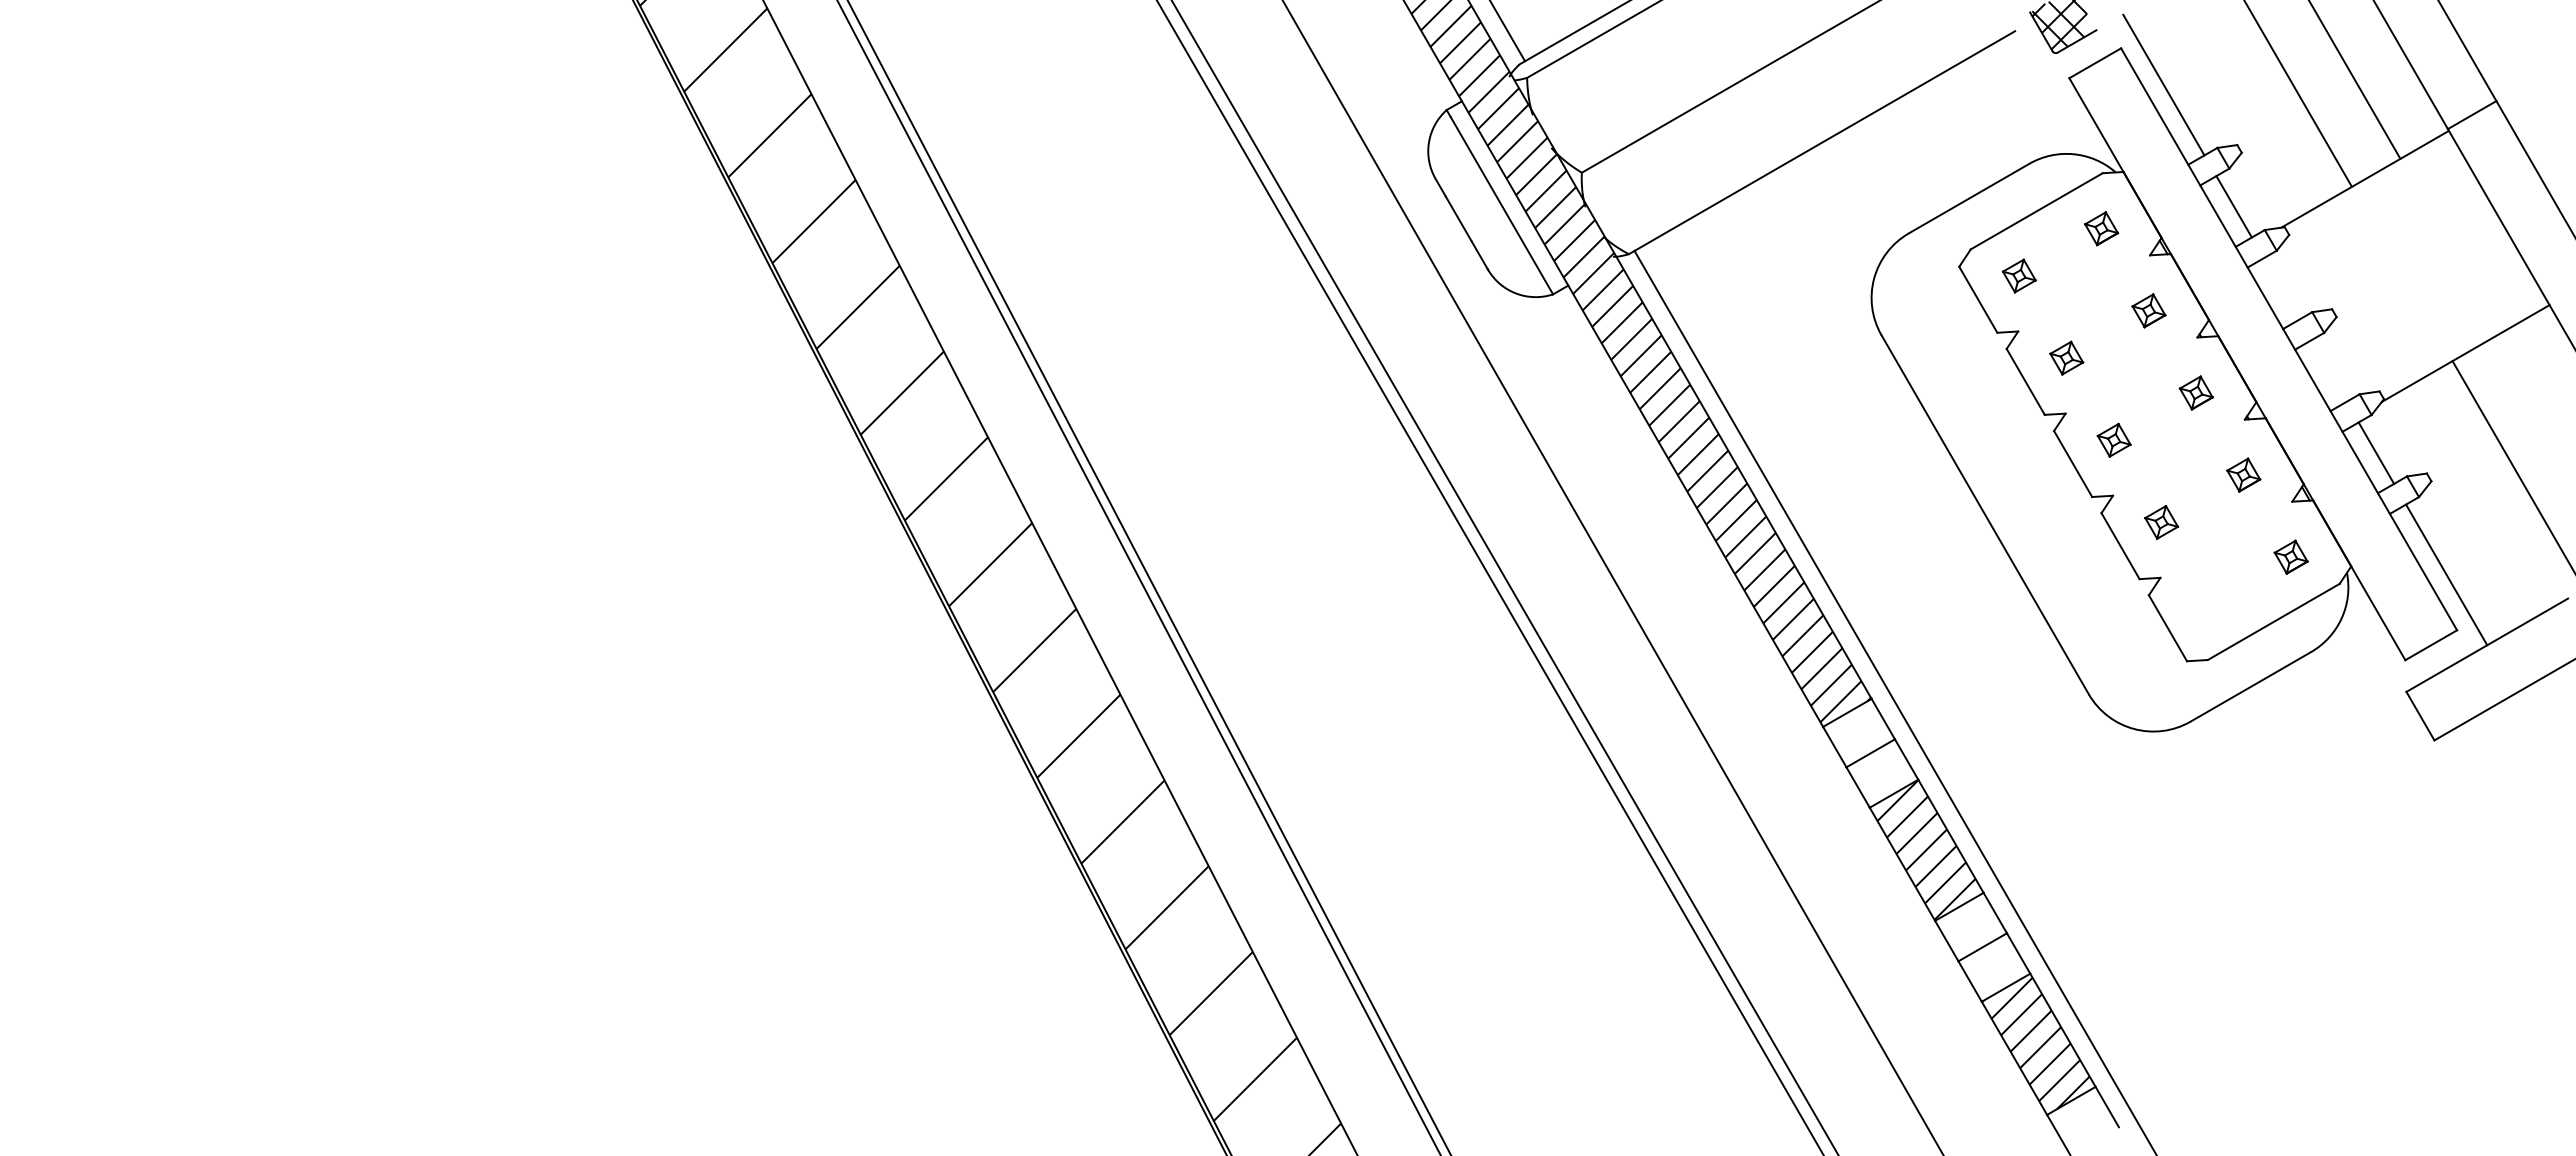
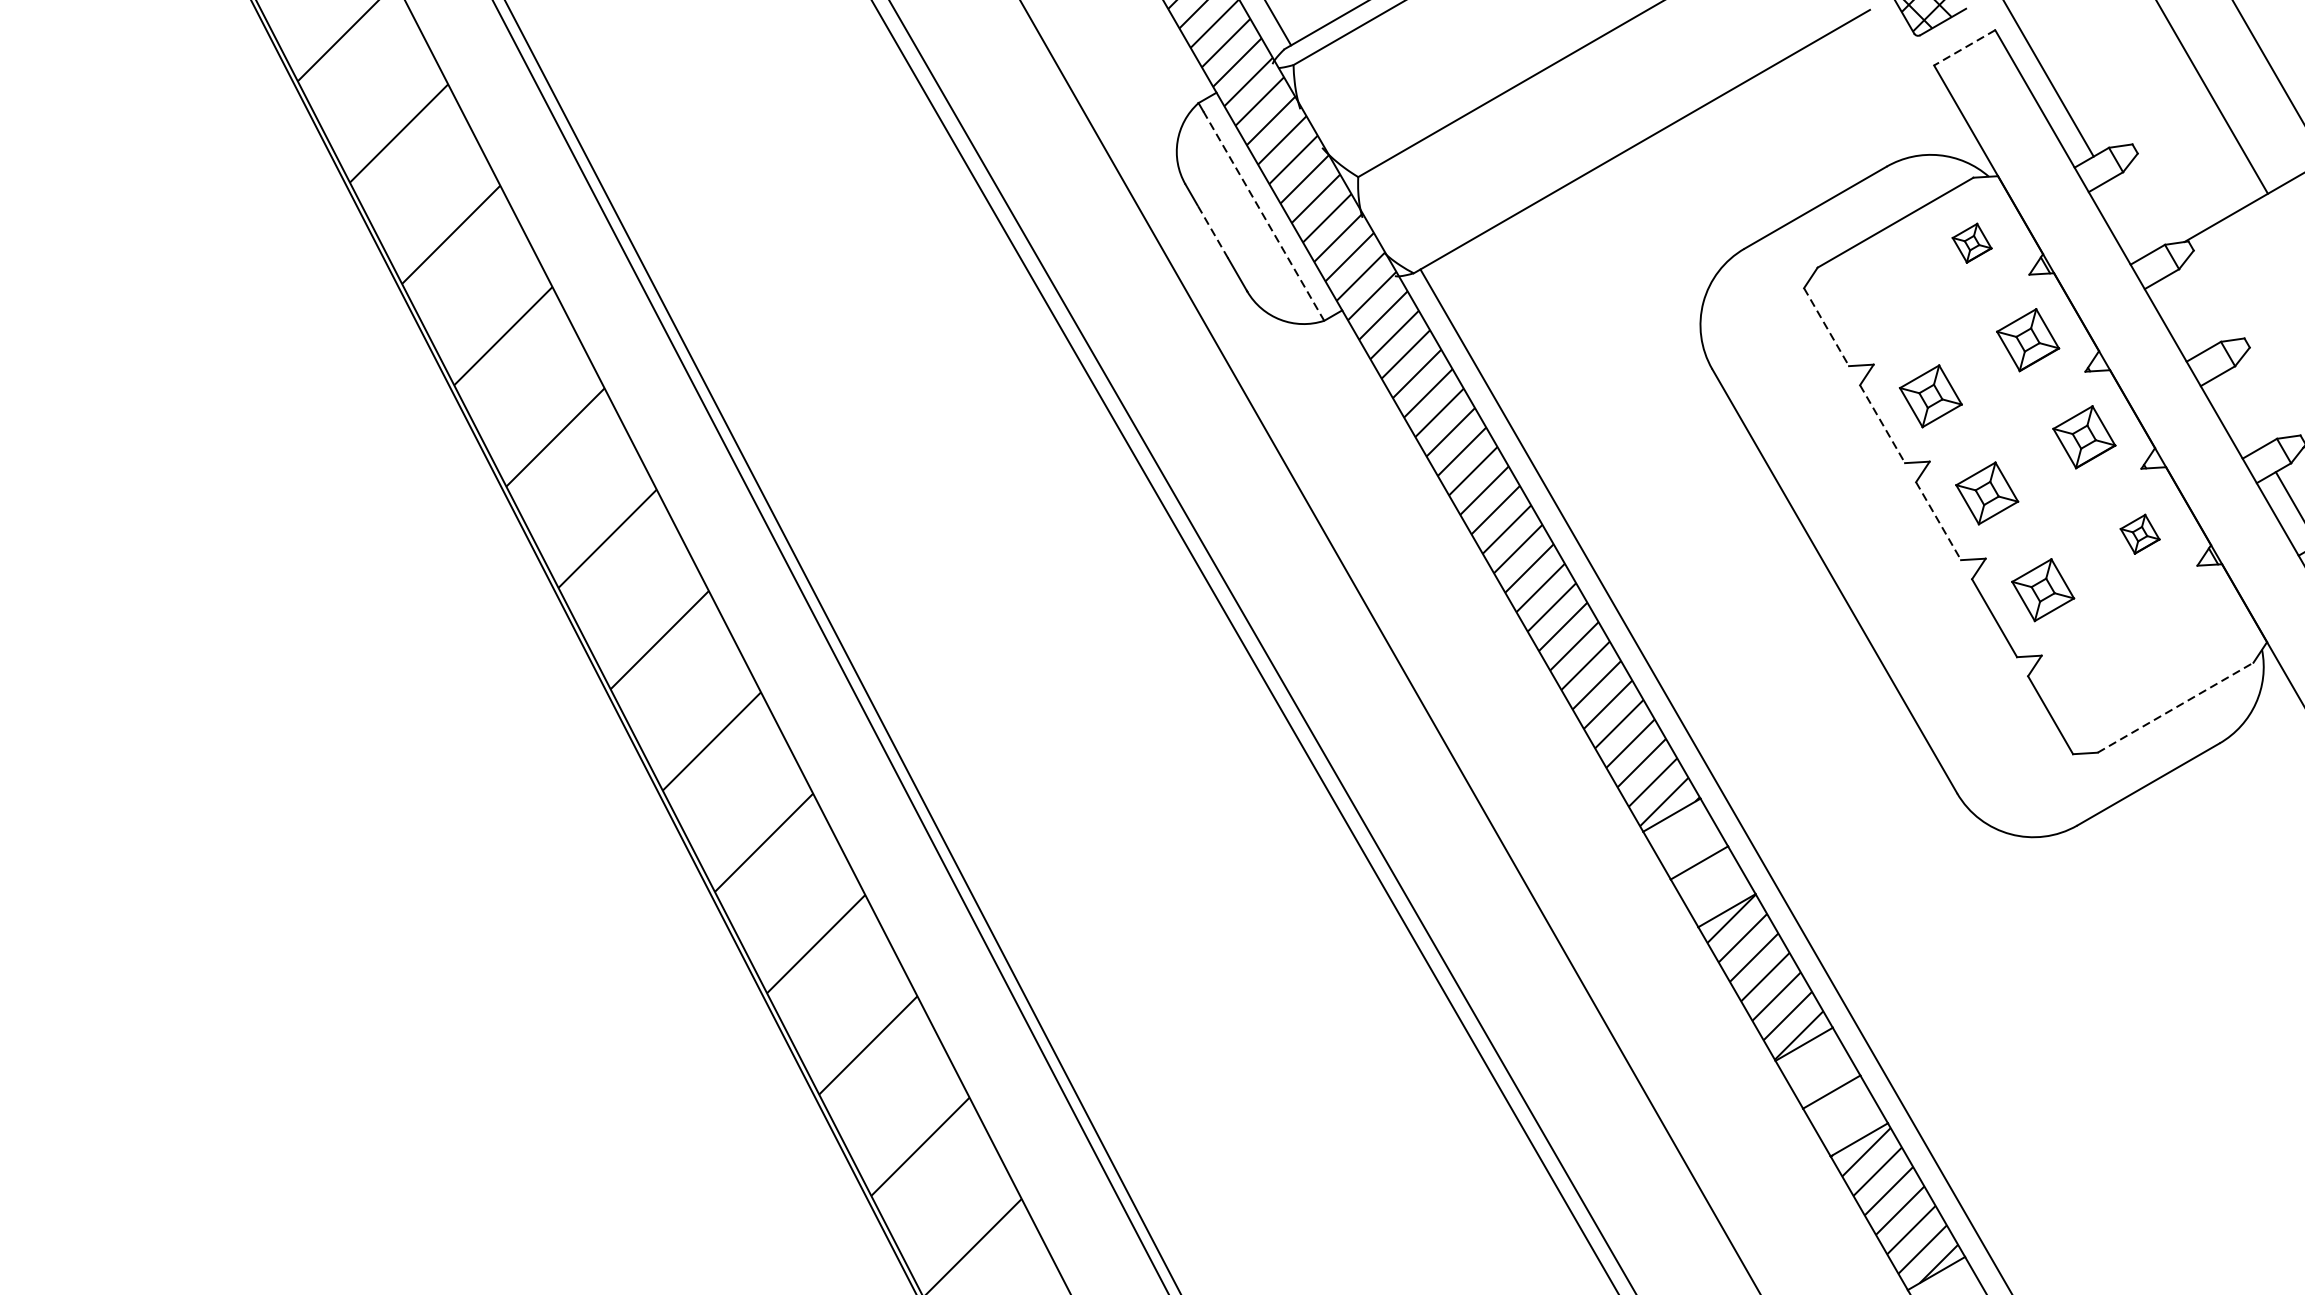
line: (2095, 63) -> (1964, 48), solid -> dashed
line: (1502, 206) -> (1264, 216), solid -> dashed
line: (2233, 206) -> (2128, 216), removed
line: (1458, 219) -> (1212, 232), solid -> dashed
part: (2018, 275) -> (1874, 298), removed
line: (1978, 300) -> (1826, 328), solid -> dashed
part: (2148, 310) -> (2027, 339), size x1.6
part: (2066, 357) -> (1930, 395), size x1.6
line: (2025, 382) -> (1882, 424), solid -> dashed
part: (2195, 392) -> (2083, 436), size x1.6
part: (2113, 439) -> (1986, 492), size x1.6
line: (2073, 464) -> (1939, 521), solid -> dashed
part: (2161, 522) -> (2042, 590), size x1.6
part: (2290, 556) -> (2195, 630), removed
line: (2274, 621) -> (2176, 707), solid -> dashed

